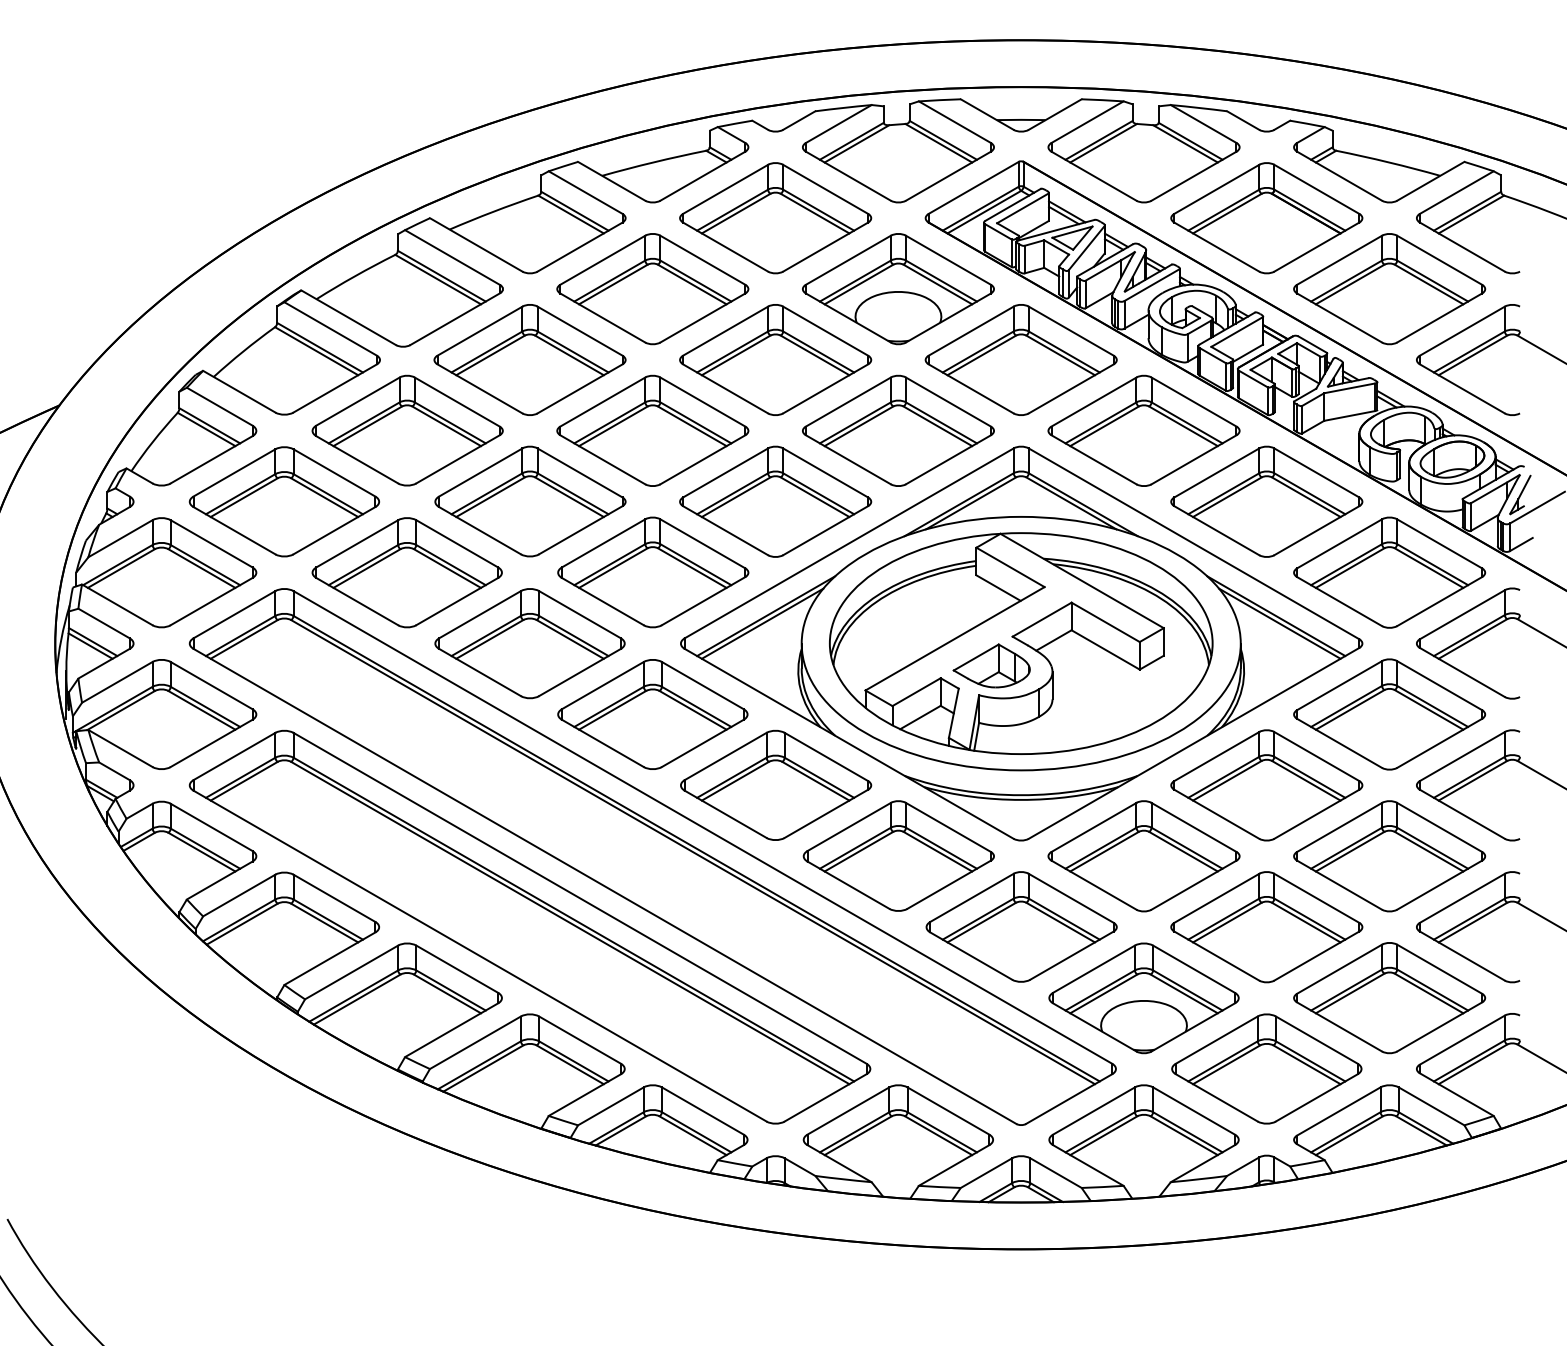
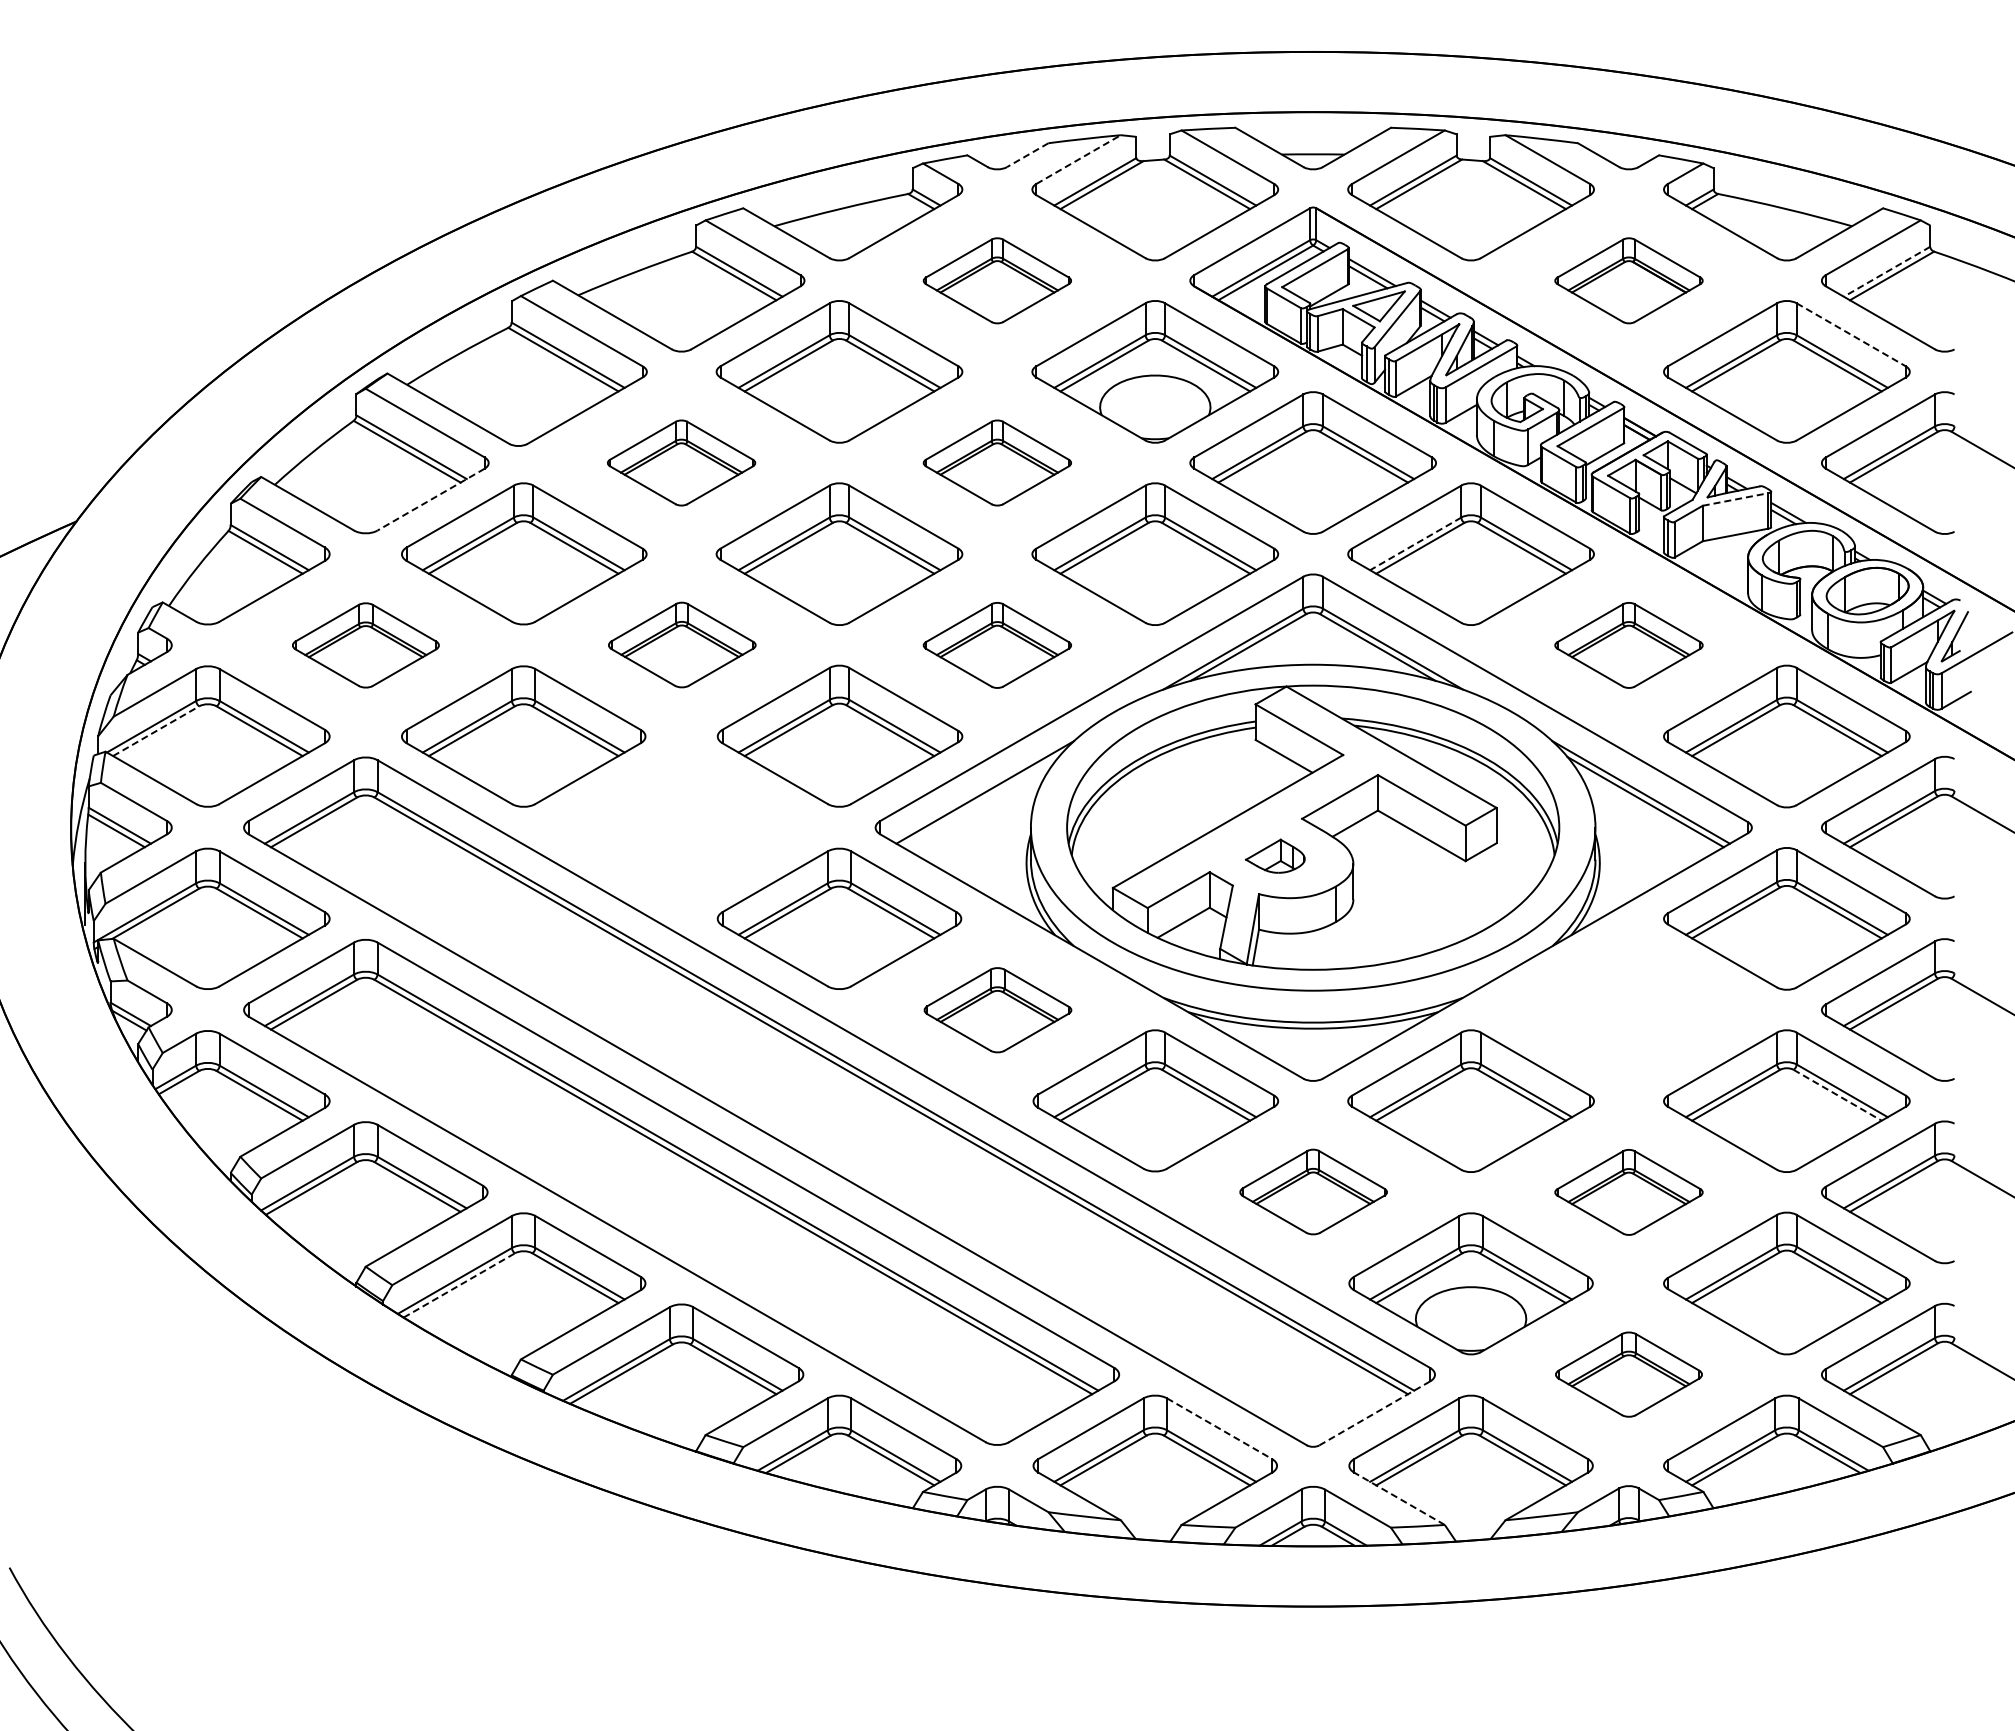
line: (799, 120) -> (1027, 155), solid -> dashed
line: (838, 123) -> (1078, 159), solid -> dashed
line: (1467, 211) -> (1887, 271), solid -> dashed
part: (775, 218) -> (997, 280), size x0.6
part: (1266, 218) -> (1628, 280), size x0.6
line: (1439, 260) -> (1851, 334), solid -> dashed
part: (529, 359) -> (681, 462), size x0.6
part: (775, 359) -> (997, 462), size x0.6
line: (335, 388) -> (431, 499), solid -> dashed
line: (1349, 388) -> (1735, 499), solid -> dashed
line: (1100, 422) -> (1415, 543), solid -> dashed
part: (284, 501) -> (365, 645), size x0.6
part: (530, 501) -> (682, 644), size x0.6
part: (775, 501) -> (997, 645), size x0.6
part: (1266, 501) -> (1628, 645), size x0.6
line: (121, 568) -> (156, 731), solid -> dashed
line: (762, 624) -> (980, 802), removed
part: (529, 643) -> (681, 827), removed
part: (991, 665) -> (1275, 855), size x0.6
part: (1266, 784) -> (1628, 1009), removed
part: (775, 785) -> (997, 1010), size x0.6
line: (1428, 851) -> (1837, 1095), solid -> dashed
part: (1021, 926) -> (1313, 1191), size x0.6
part: (1266, 927) -> (1628, 1192), size x0.6
line: (357, 999) -> (459, 1285), solid -> dashed
part: (1266, 1068) -> (1628, 1374), size x0.6
line: (1068, 1099) -> (1374, 1413), solid -> dashed
line: (948, 1110) -> (1219, 1428), solid -> dashed
line: (1088, 1165) -> (1399, 1498), solid -> dashed

